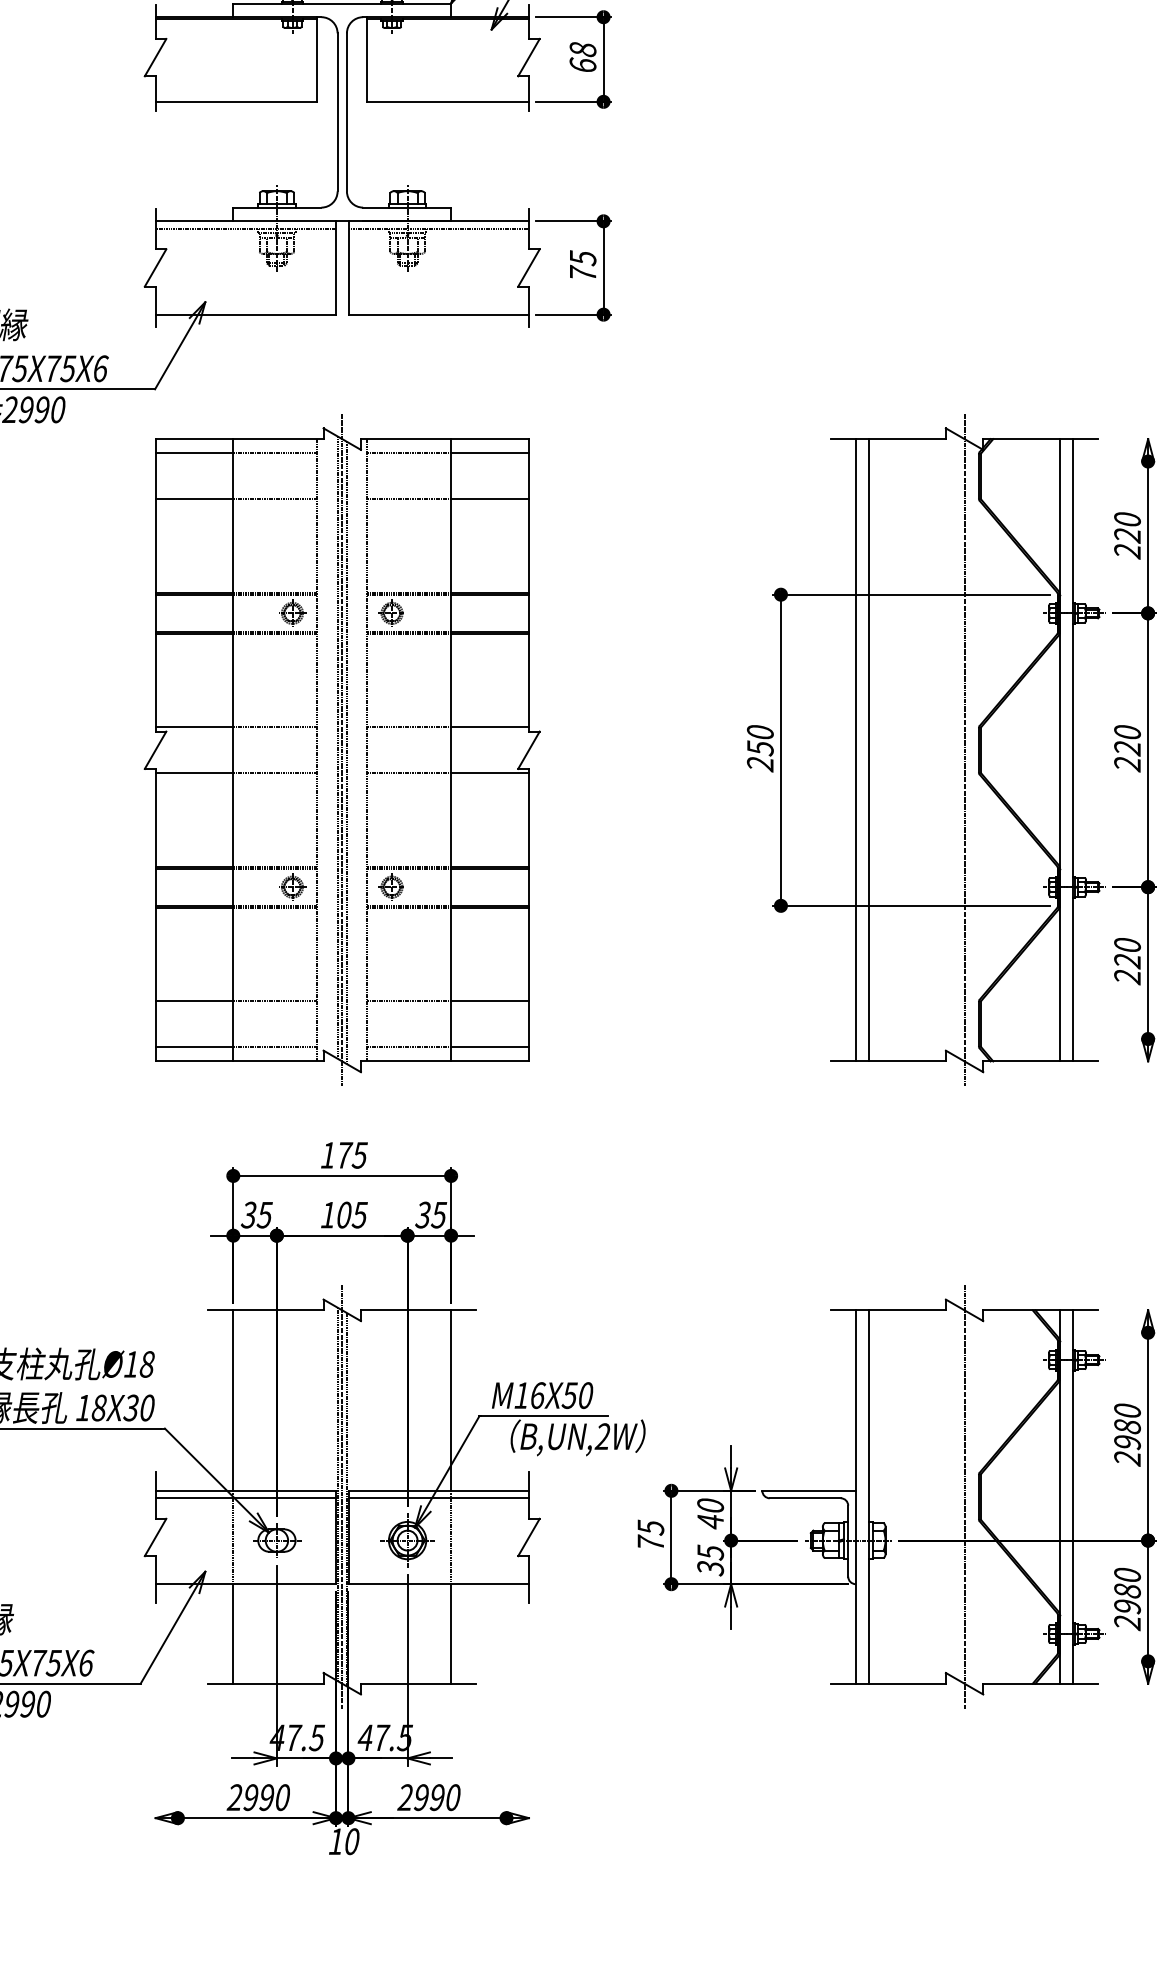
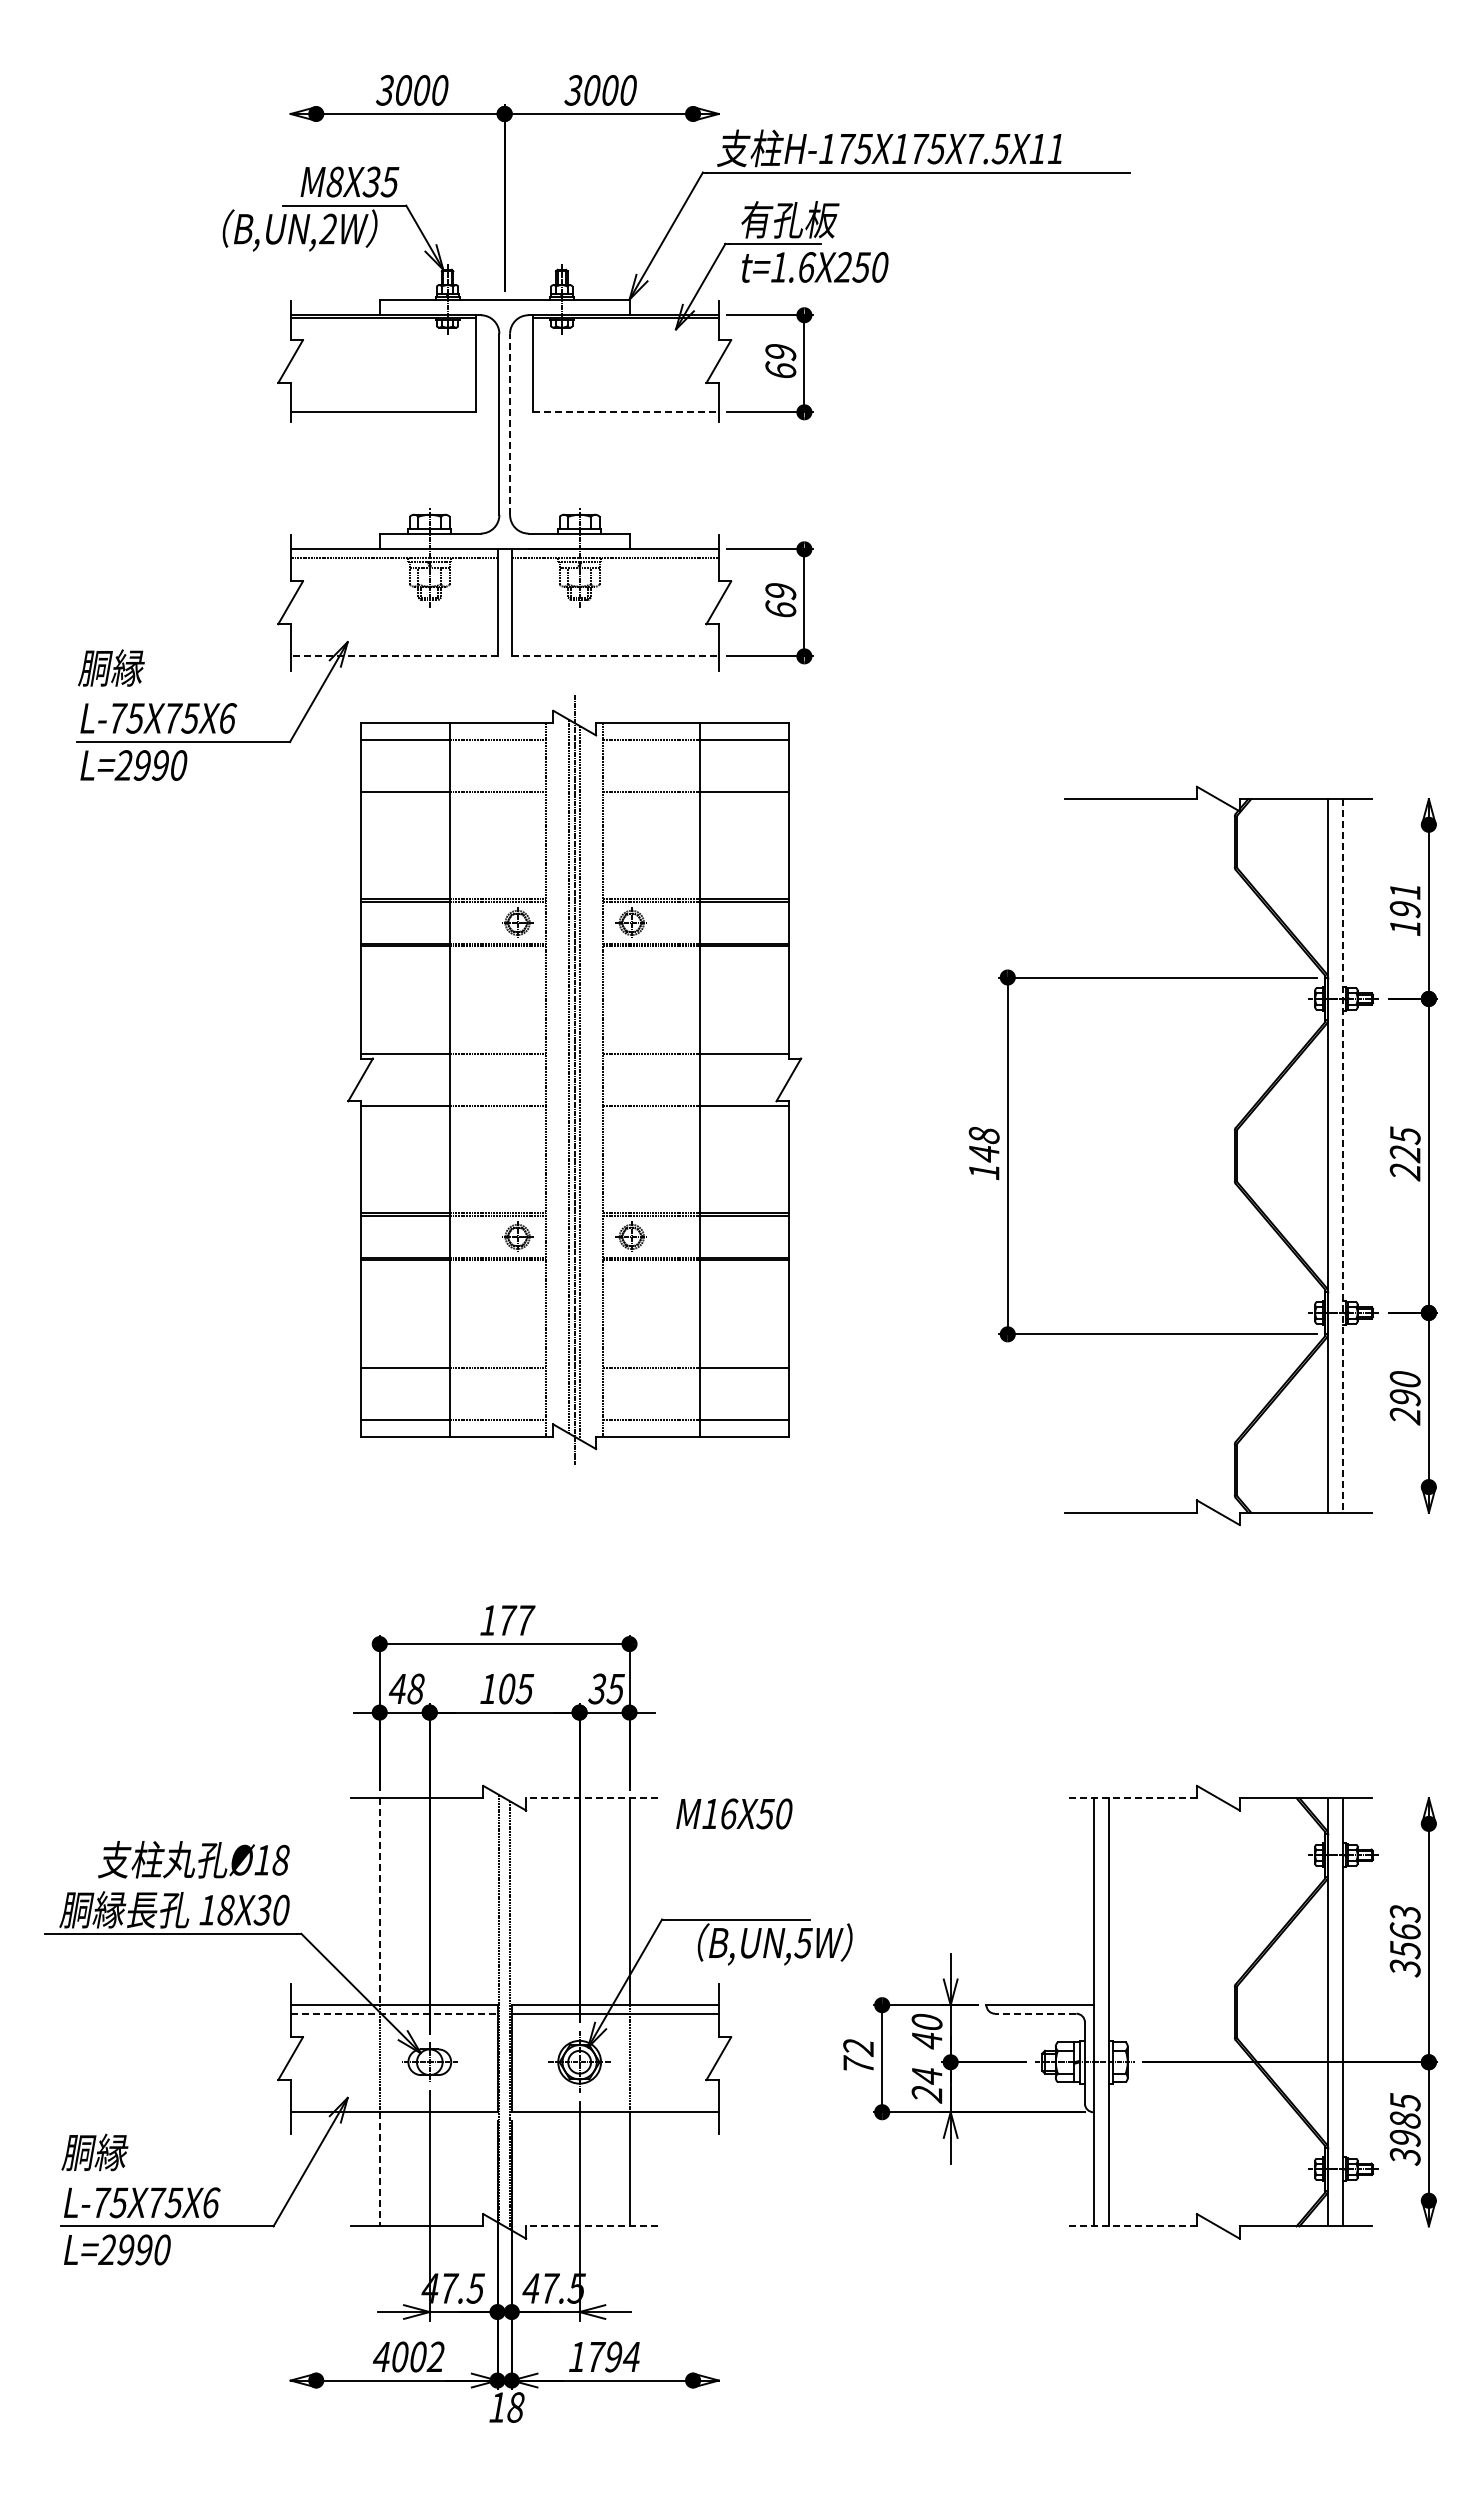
text: (582, 49) -> (780, 352), 68 -> 69
line: (448, 102) -> (626, 412), solid -> dashed
line: (347, 112) -> (510, 424), solid -> dashed
text: (582, 265) -> (780, 599), 75 -> 69
line: (245, 314) -> (393, 656), solid -> dashed
line: (438, 314) -> (615, 656), solid -> dashed
text: (1126, 536) -> (1404, 910), 220 -> 191
text: (1126, 732) -> (1404, 1135), 220 -> 225
part: (342, 749) -> (574, 1079), moved
text: (759, 749) -> (983, 1154), 250 -> 148
line: (855, 749) -> (1093, 1155), removed
line: (869, 749) -> (1109, 1155), removed
line: (964, 749) -> (1218, 1155), removed
line: (1073, 749) -> (1343, 1155), solid -> dashed
text: (1127, 961) -> (1405, 1398), 220 -> 290
text: (360, 1155) -> (525, 1620), 175 -> 177
text: (256, 1214) -> (406, 1688), 35 -> 48
line: (417, 1310) -> (591, 1798), solid -> dashed
line: (887, 1310) -> (1130, 1798), solid -> dashed
text: (542, 1395) -> (734, 1813), moved
line: (233, 1401) -> (379, 1902), solid -> dashed
text: (1126, 1435) -> (1404, 1941), 2980 -> 3563
text: (602, 1436) -> (803, 1942), B,UN,2W -> B,UN,5W
line: (342, 1496) -> (504, 2011), removed
line: (964, 1496) -> (1218, 2011), removed
line: (246, 1498) -> (394, 2013), solid -> dashed
line: (805, 1498) -> (1035, 2013), solid -> dashed
text: (650, 1527) -> (858, 2047), 75 -> 72
text: (710, 1559) -> (927, 2084), 35 -> 24
text: (1126, 1599) -> (1404, 2129), 2980 -> 3985
line: (233, 1634) -> (379, 2169), solid -> dashed
line: (417, 1683) -> (591, 2226), solid -> dashed
line: (887, 1683) -> (1130, 2226), solid -> dashed
text: (258, 1797) -> (408, 2356), 2990 -> 4002
text: (428, 1797) -> (603, 2356), 2990 -> 1794
text: (351, 1841) -> (515, 2407), 10 -> 18

